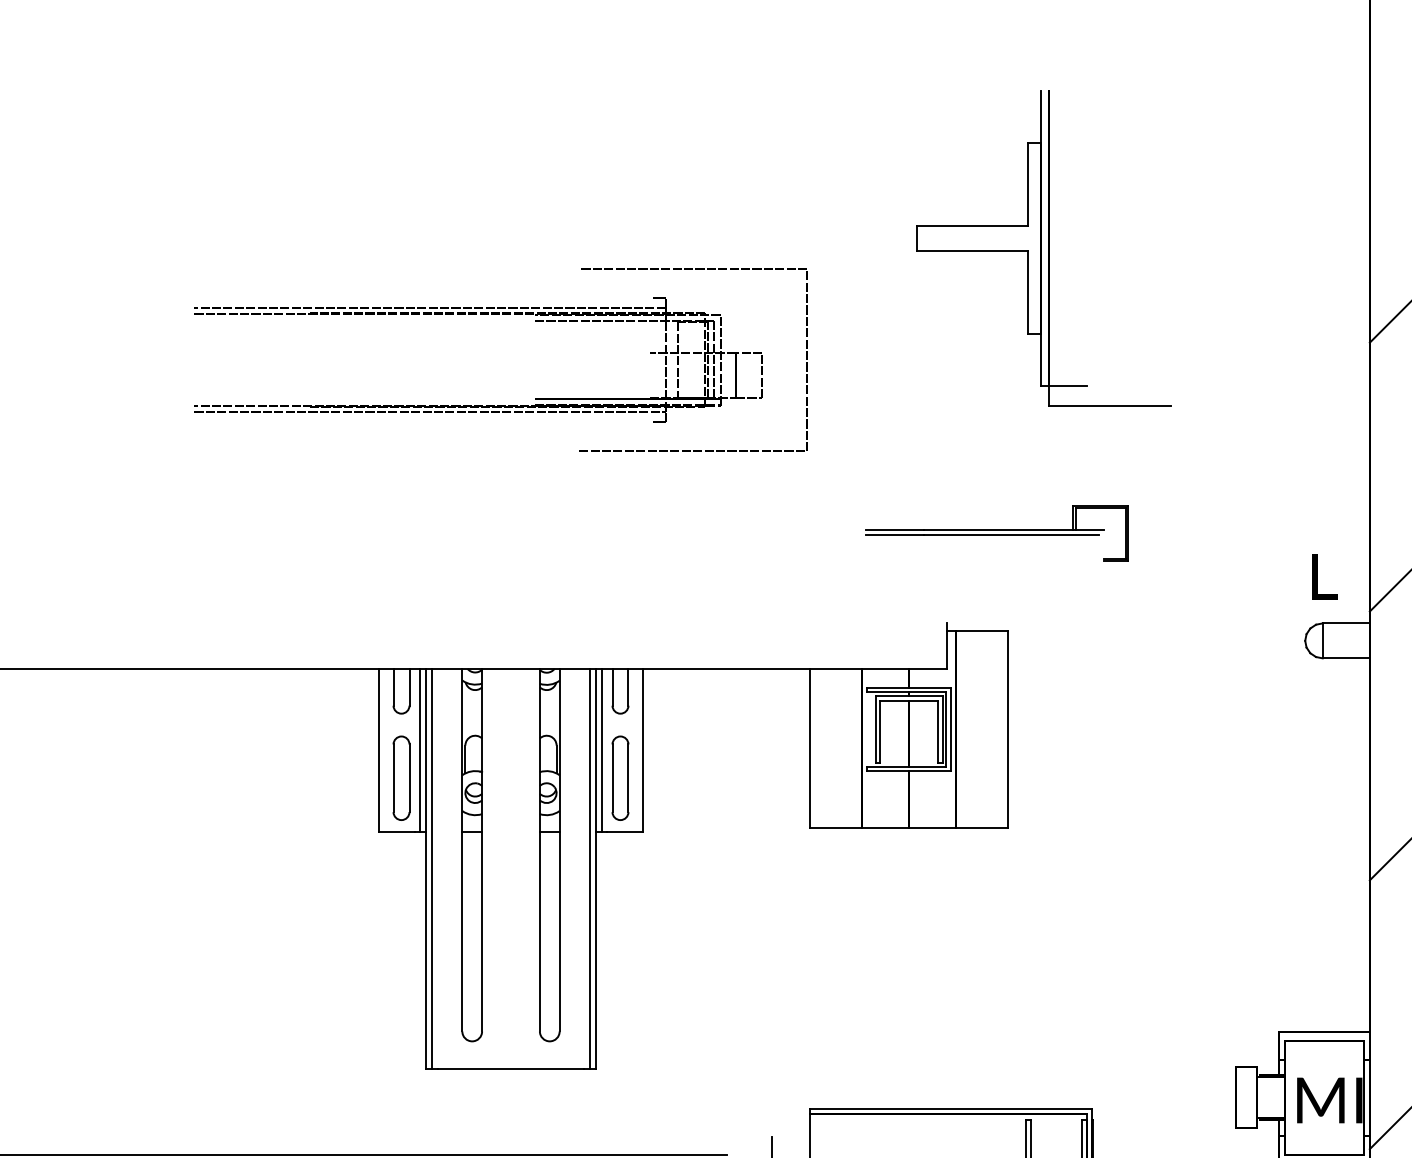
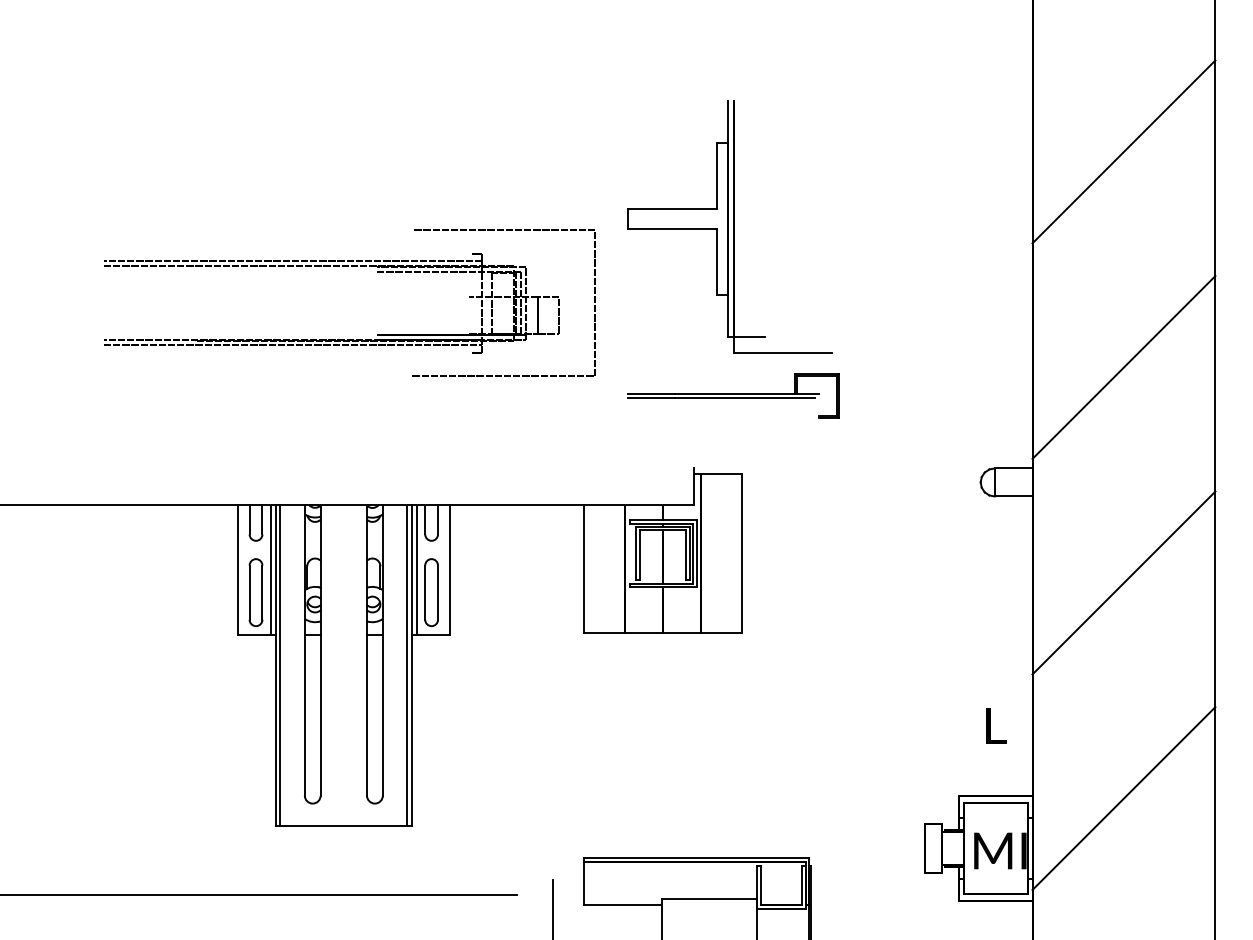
part: (1043, 248) -> (729, 226), moved
part: (499, 314) -> (348, 266), moved
text: (1324, 576) -> (996, 725), moved

